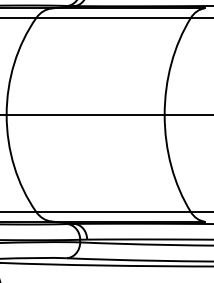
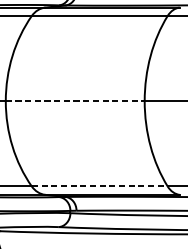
line: (85, 115) -> (75, 101), solid -> dashed
line: (114, 211) -> (100, 186), solid -> dashed

